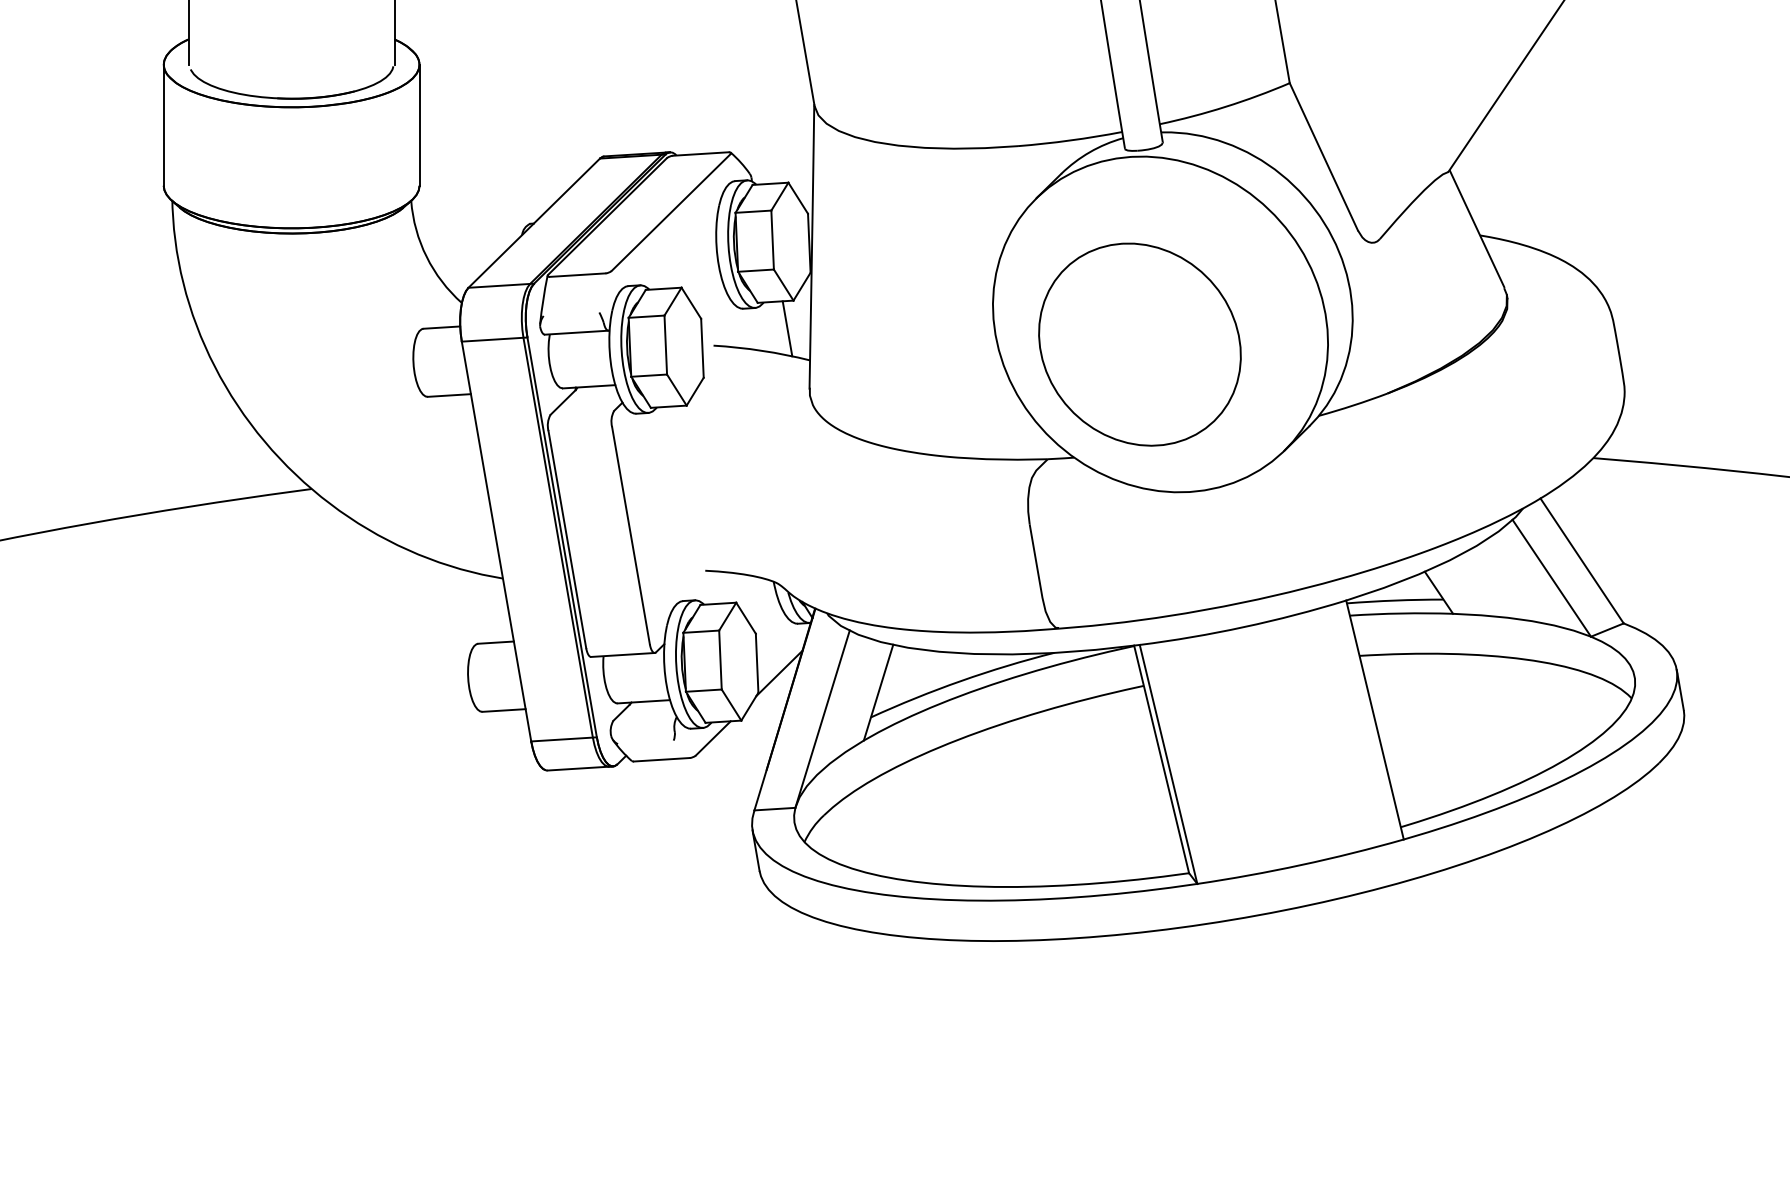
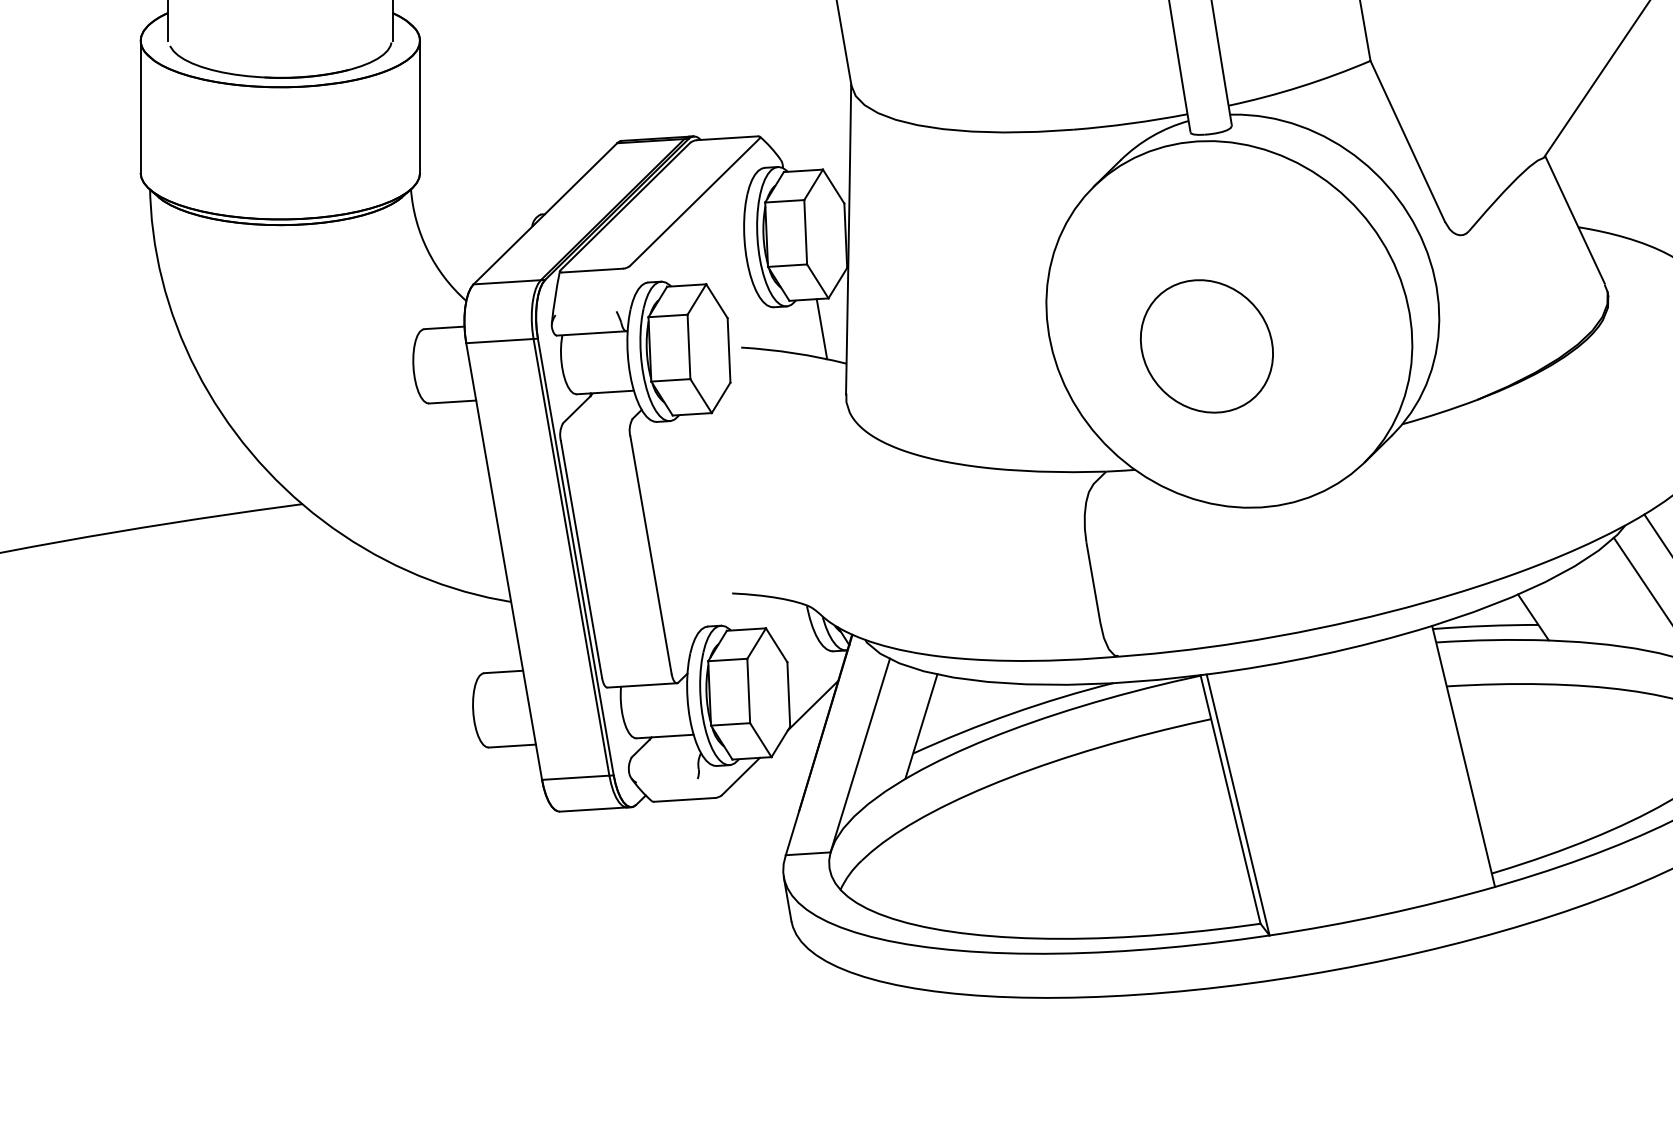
part: (1139, 344) -> (1206, 346), size x0.6

